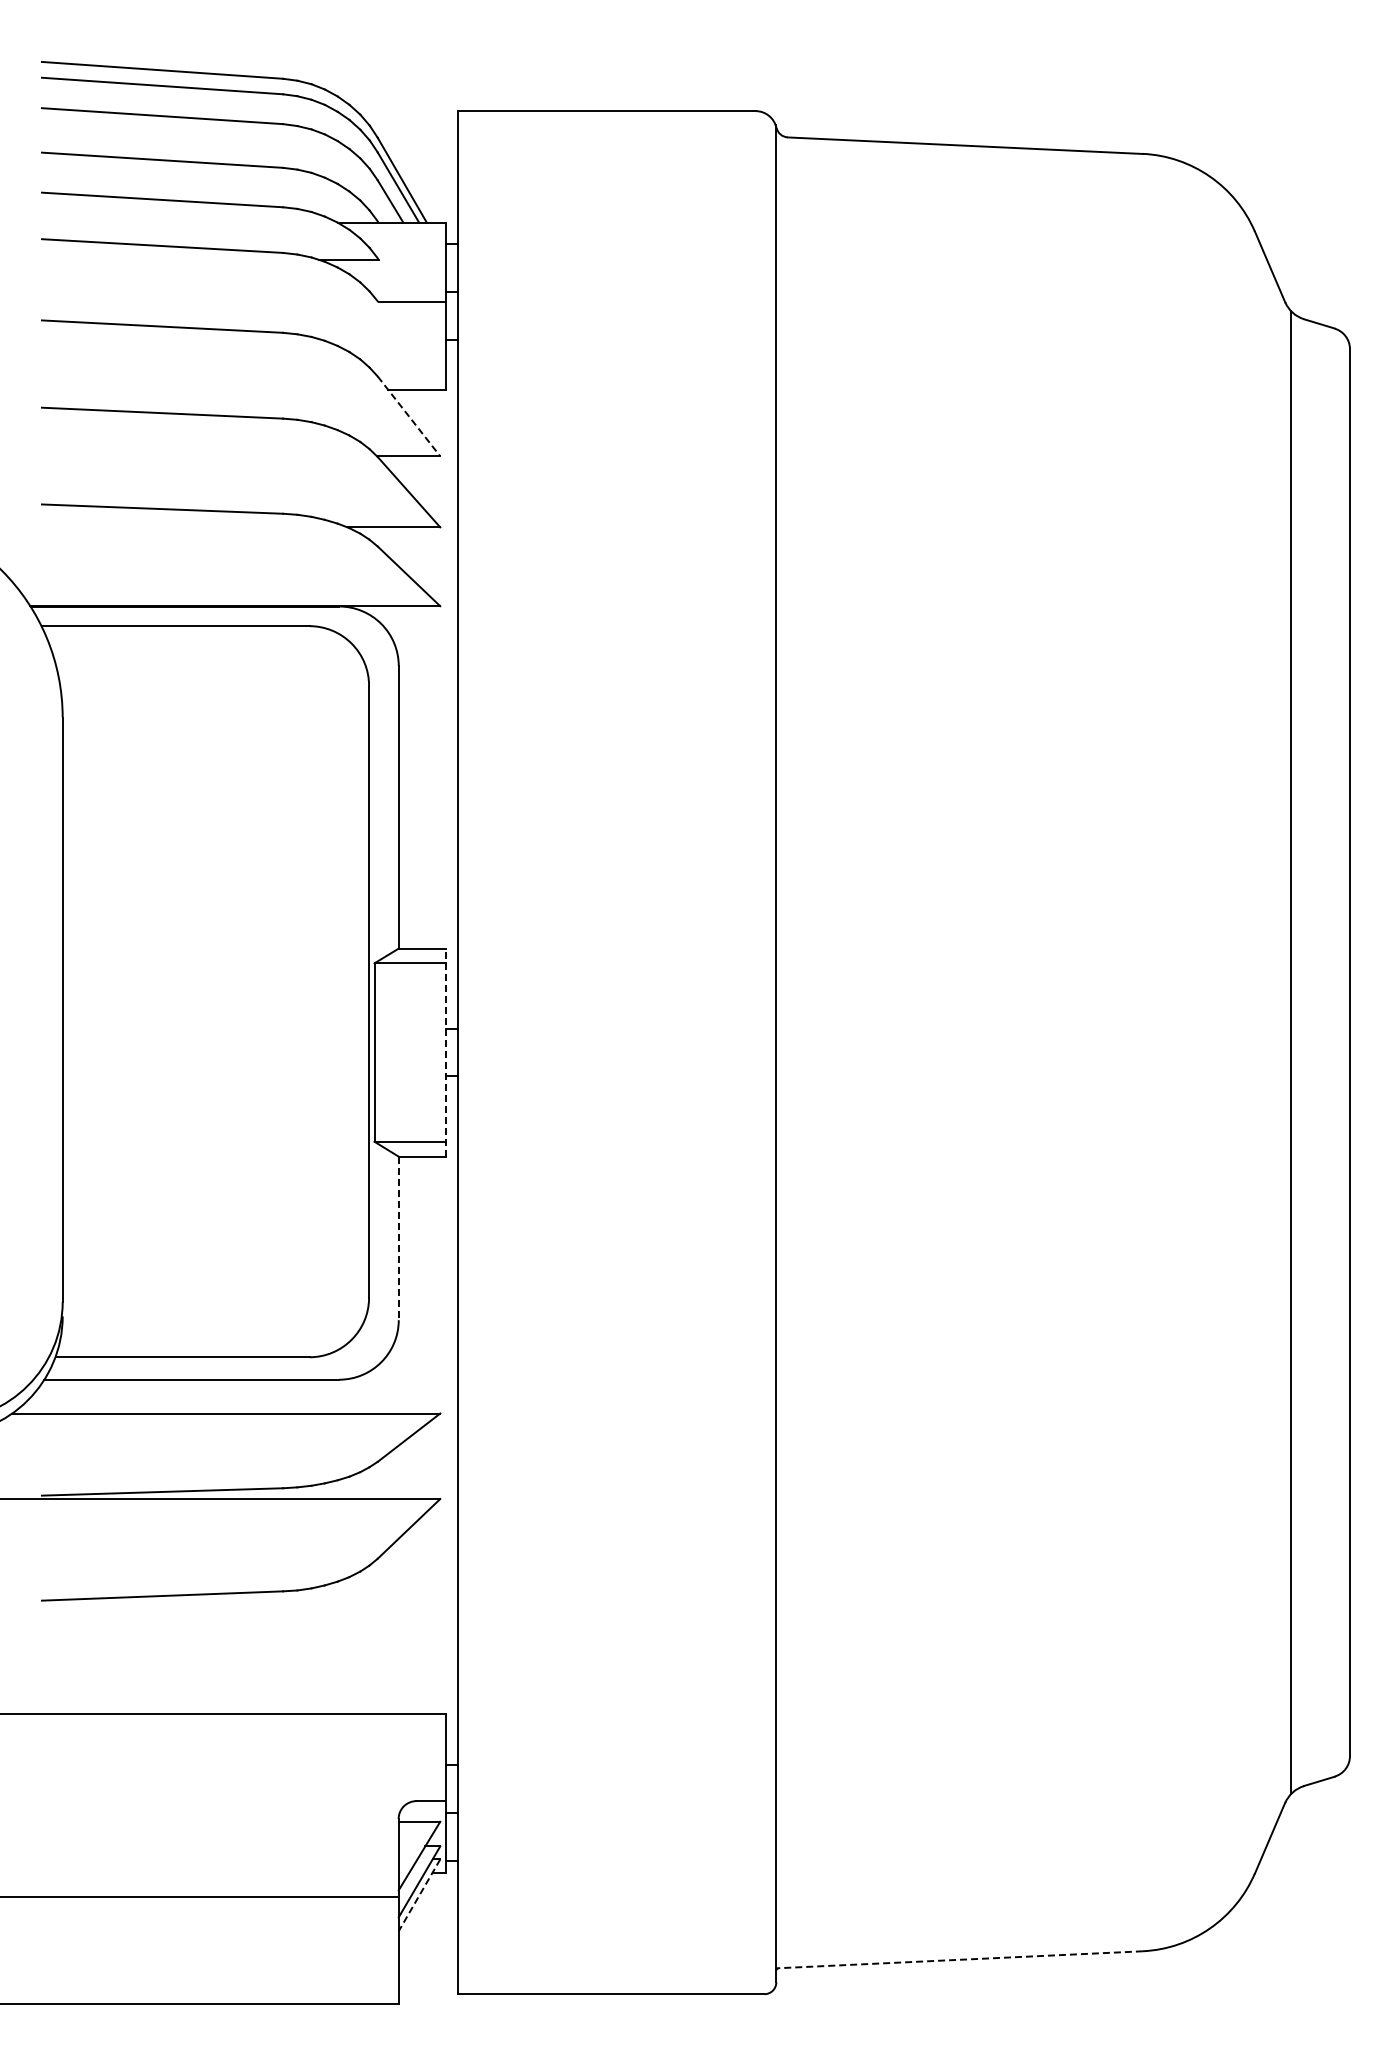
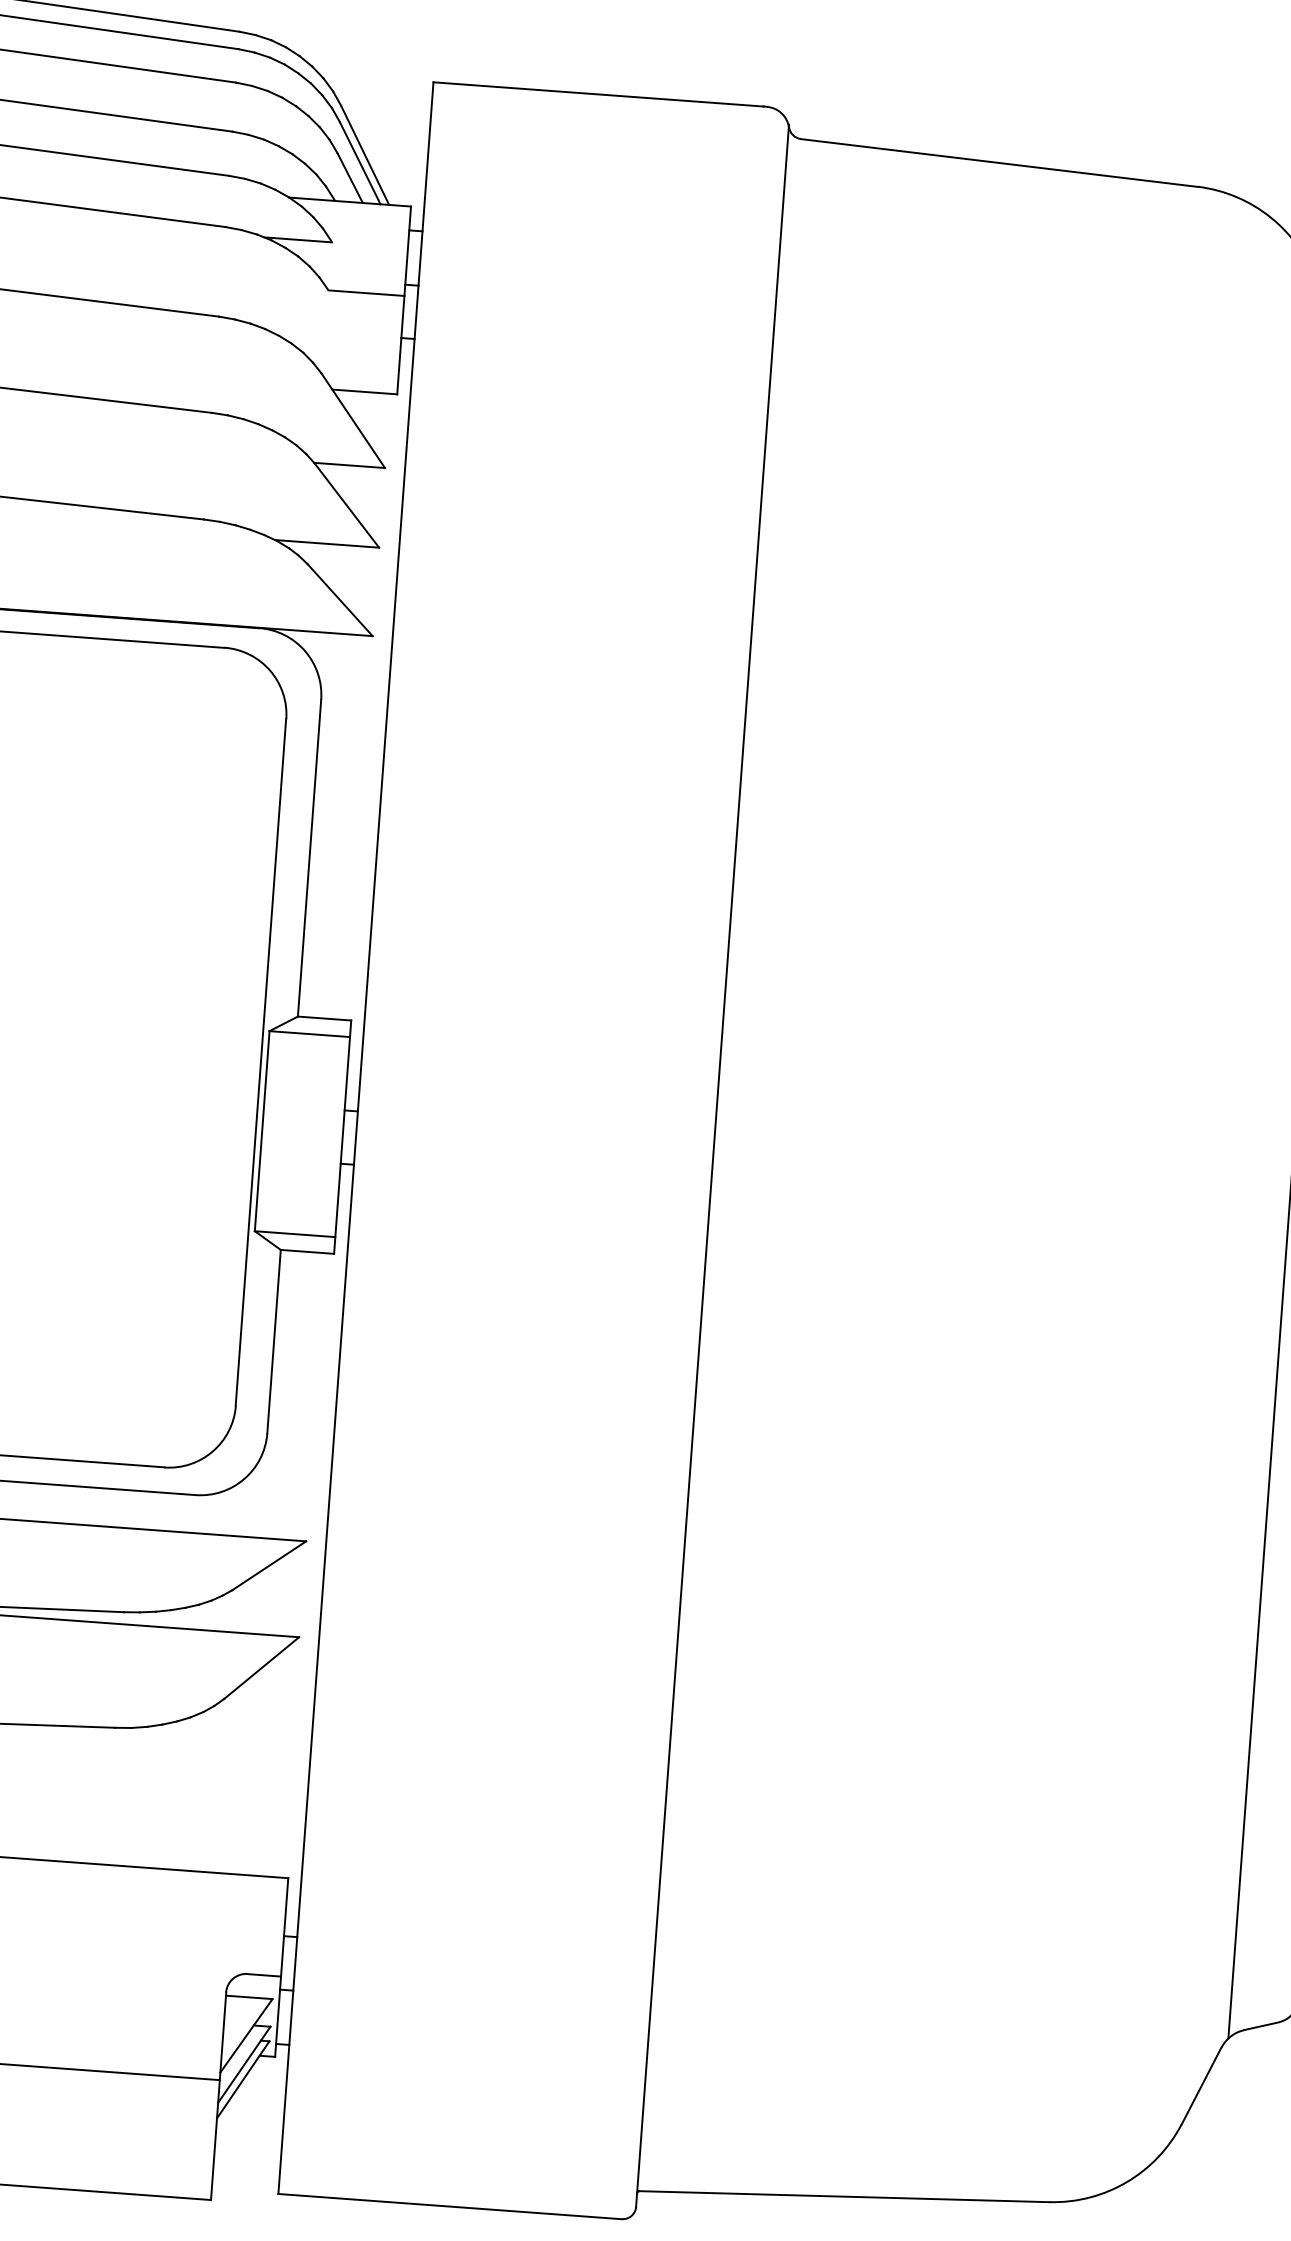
line: (409, 416) -> (353, 420), dashed -> solid
line: (446, 1052) -> (342, 1137), dashed -> solid
line: (398, 1238) -> (273, 1341), dashed -> solid
line: (419, 1895) -> (243, 2080), dashed -> solid
line: (960, 1959) -> (844, 2196), dashed -> solid

